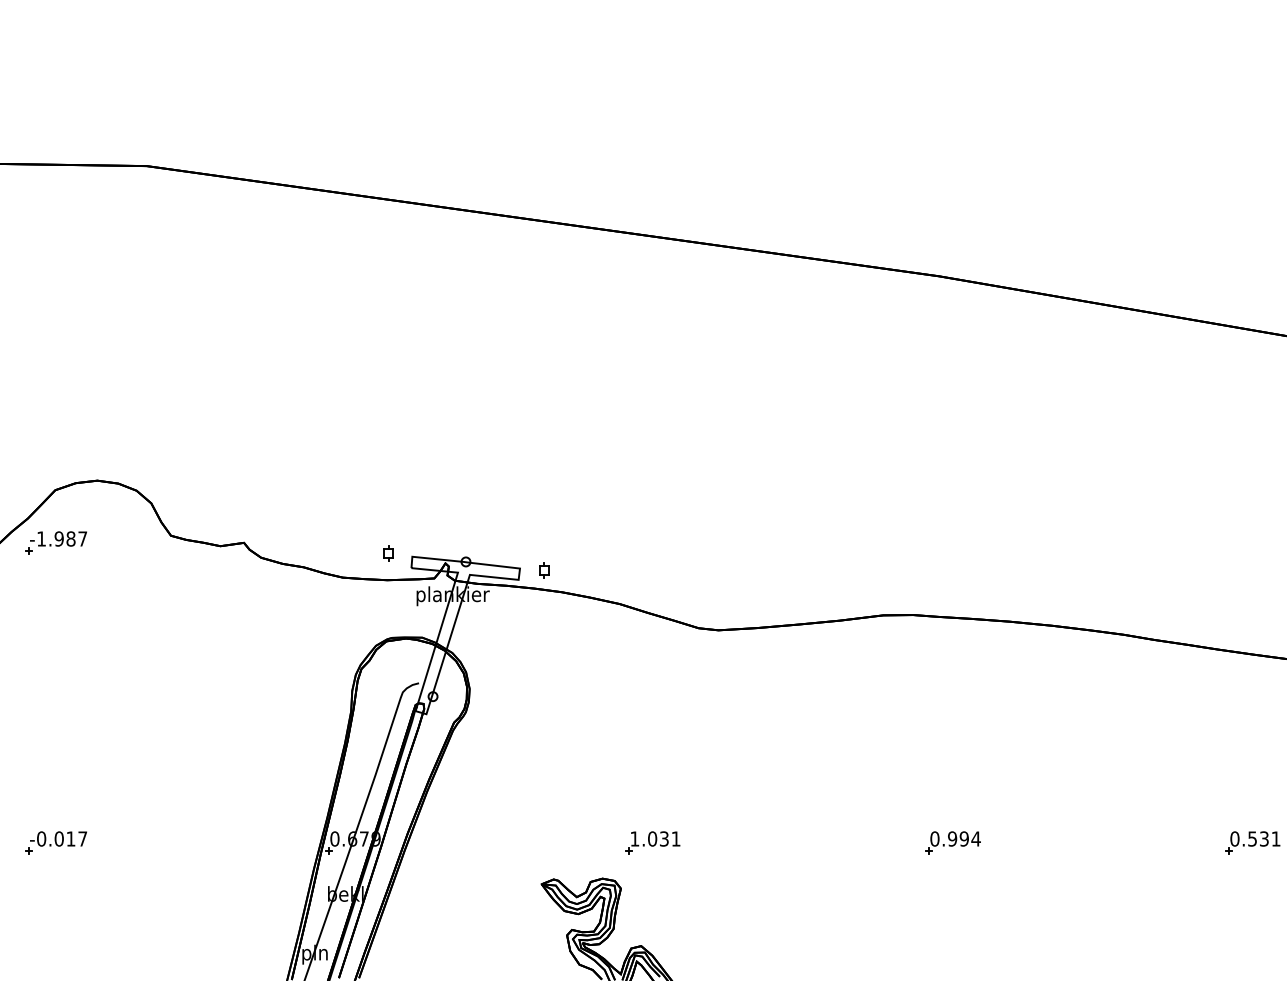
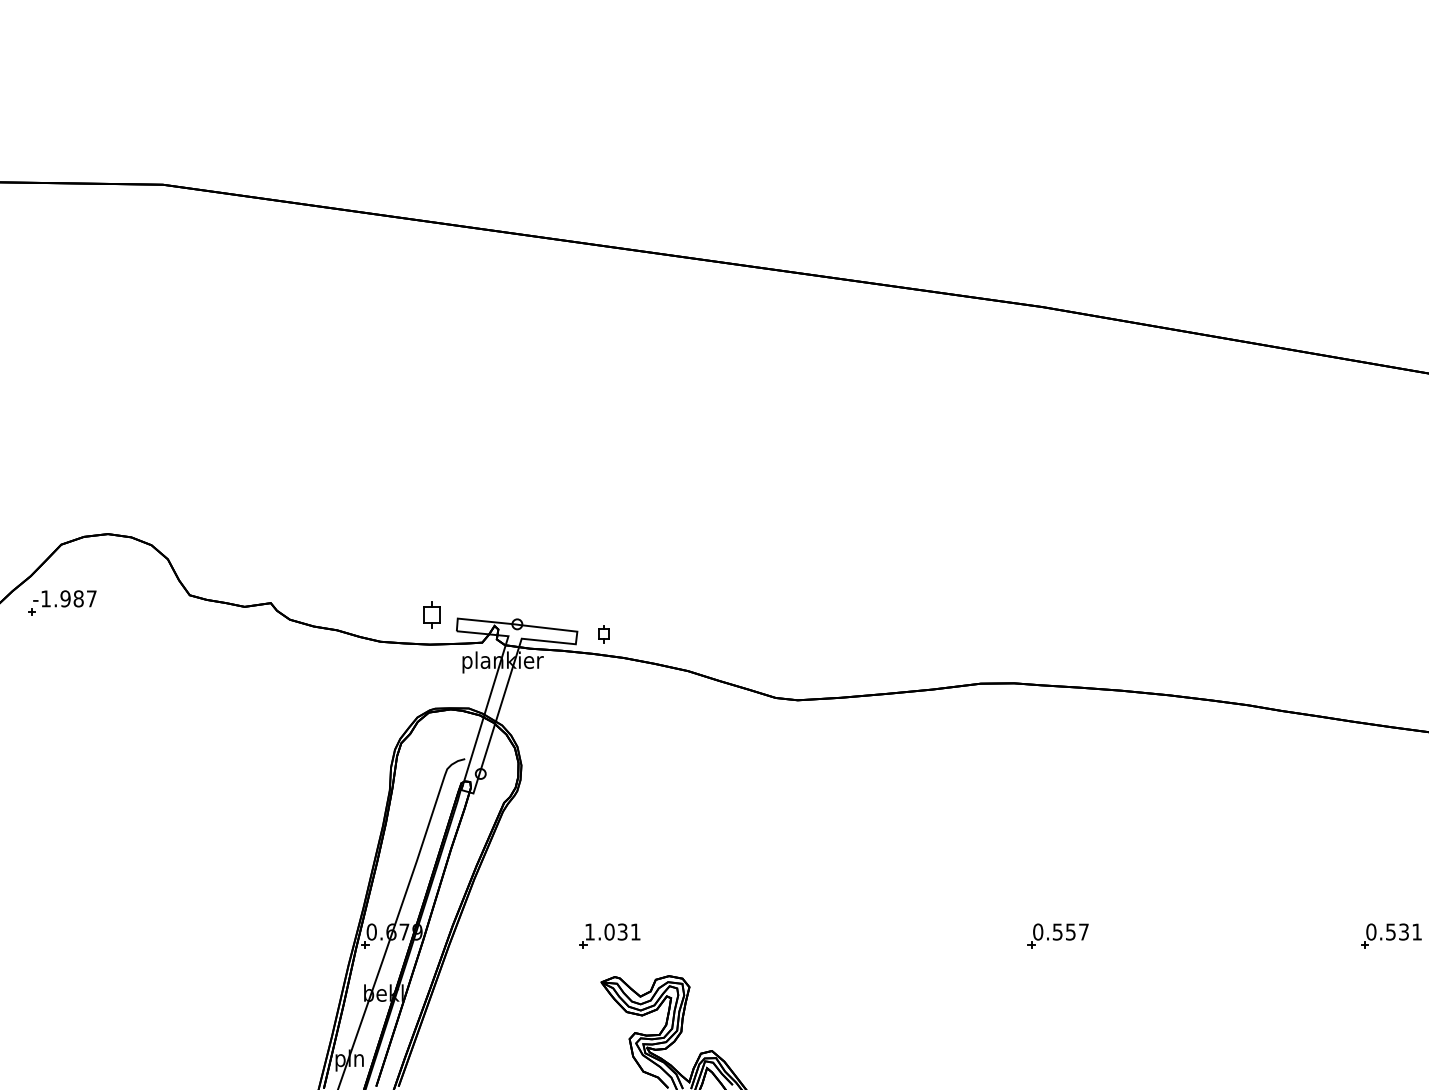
part: (388, 553) -> (431, 615), size x1.6
text: (964, 838) -> (1070, 931), 0.994 -> 0.557
part: (56, 842) -> (62, 935), removed
part: (652, 842) -> (609, 935), moved

